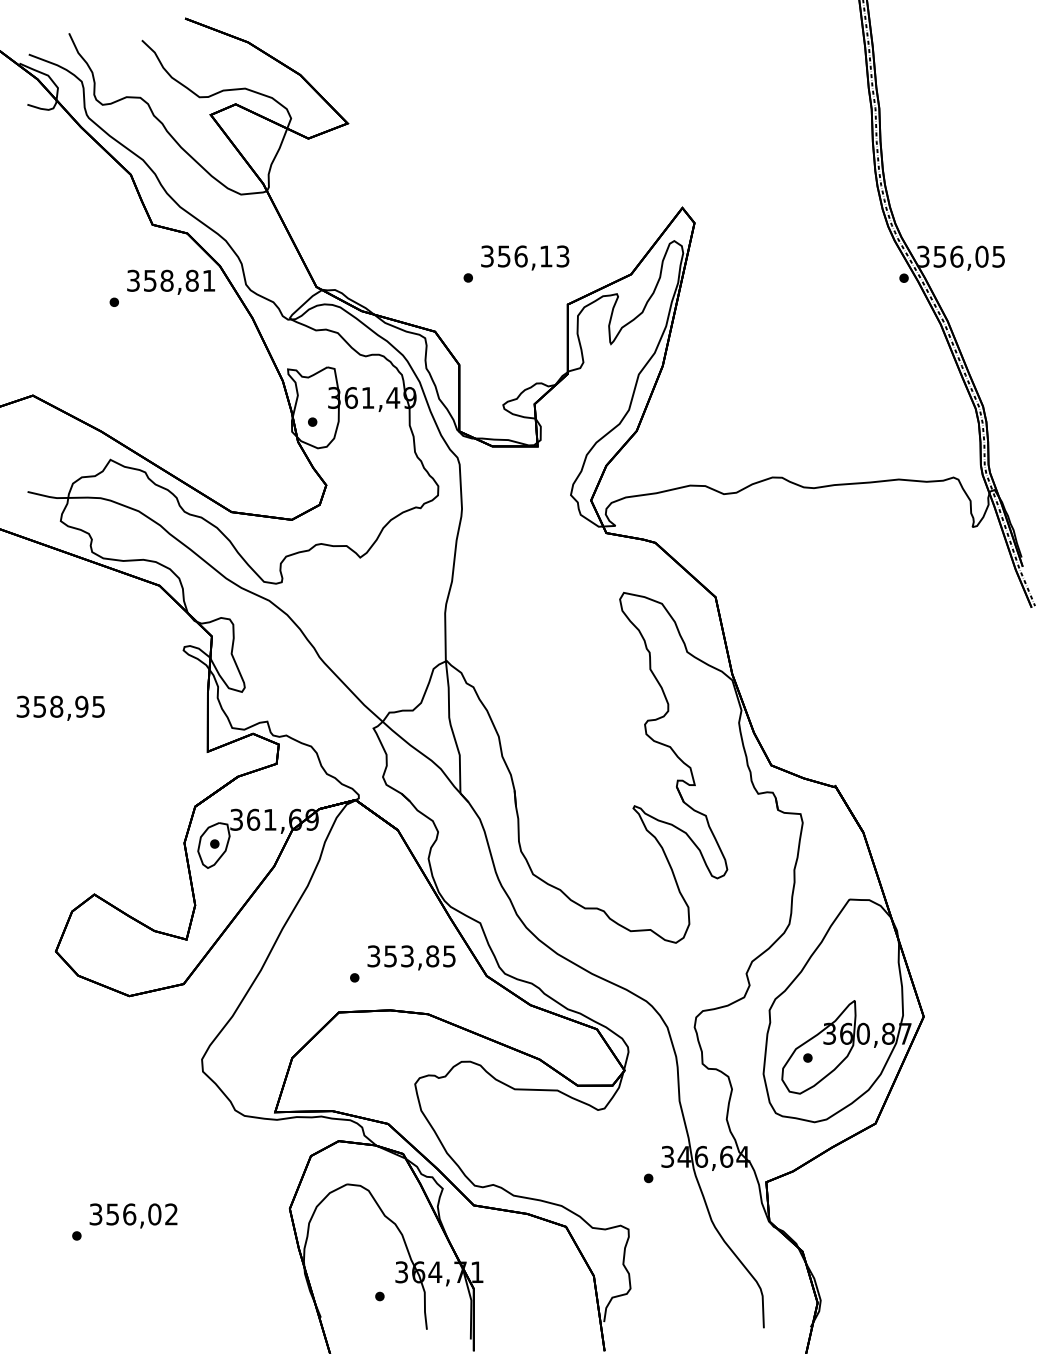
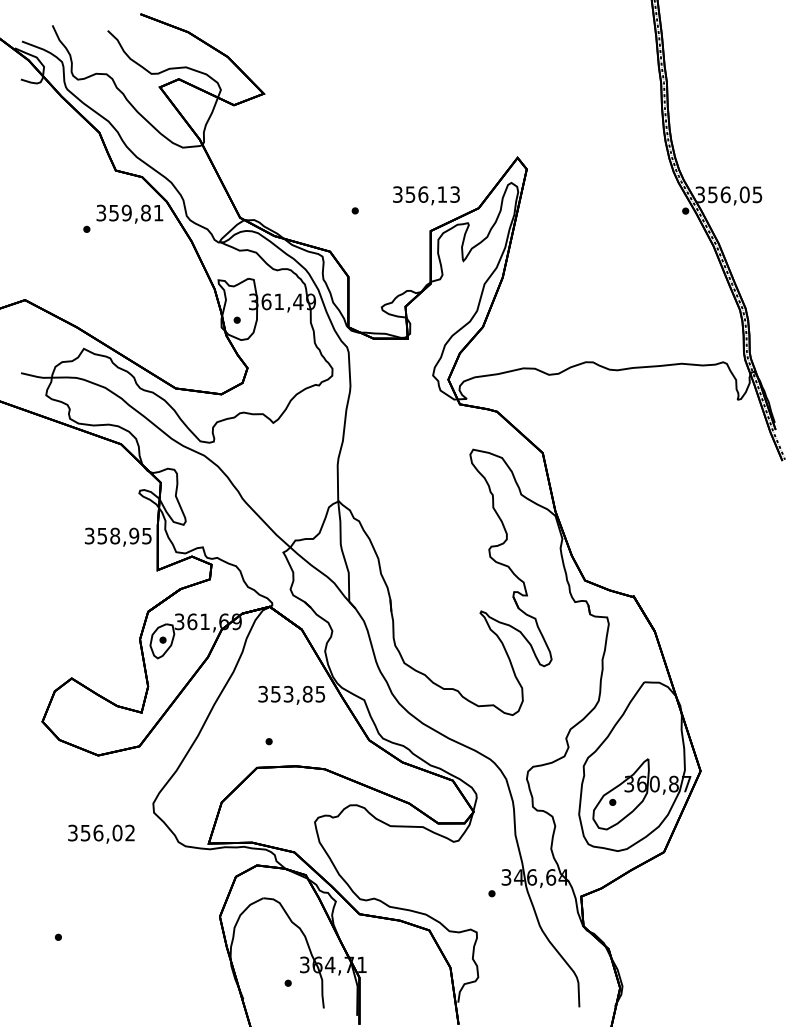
text: (525, 257) -> (426, 195), moved
text: (166, 280) -> (126, 212), 358,81 -> 359,81
text: (60, 707) -> (118, 536), moved
text: (411, 957) -> (291, 695), moved
text: (133, 1215) -> (101, 833), moved

